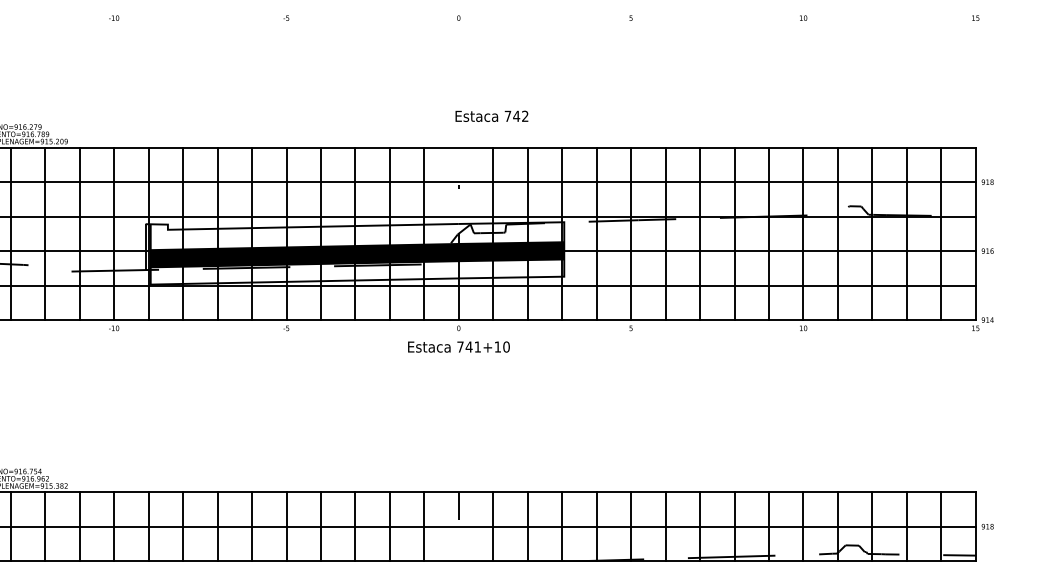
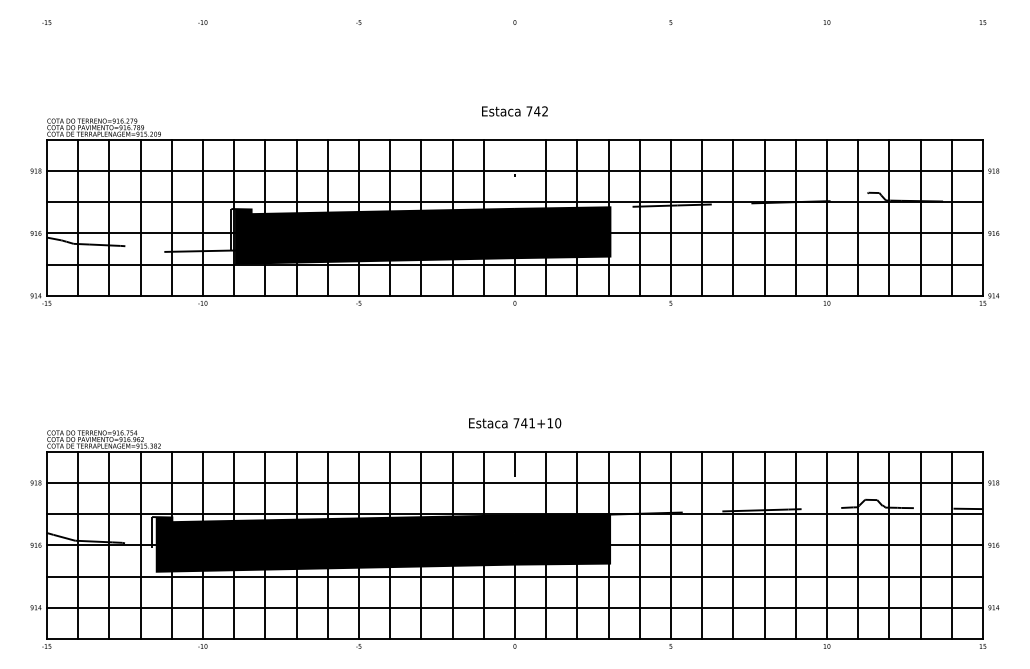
text: (491, 116) -> (514, 111), moved
fill: (357, 235) -> (423, 219), added
fill: (357, 271) -> (423, 251), added
text: (459, 347) -> (515, 423), moved

